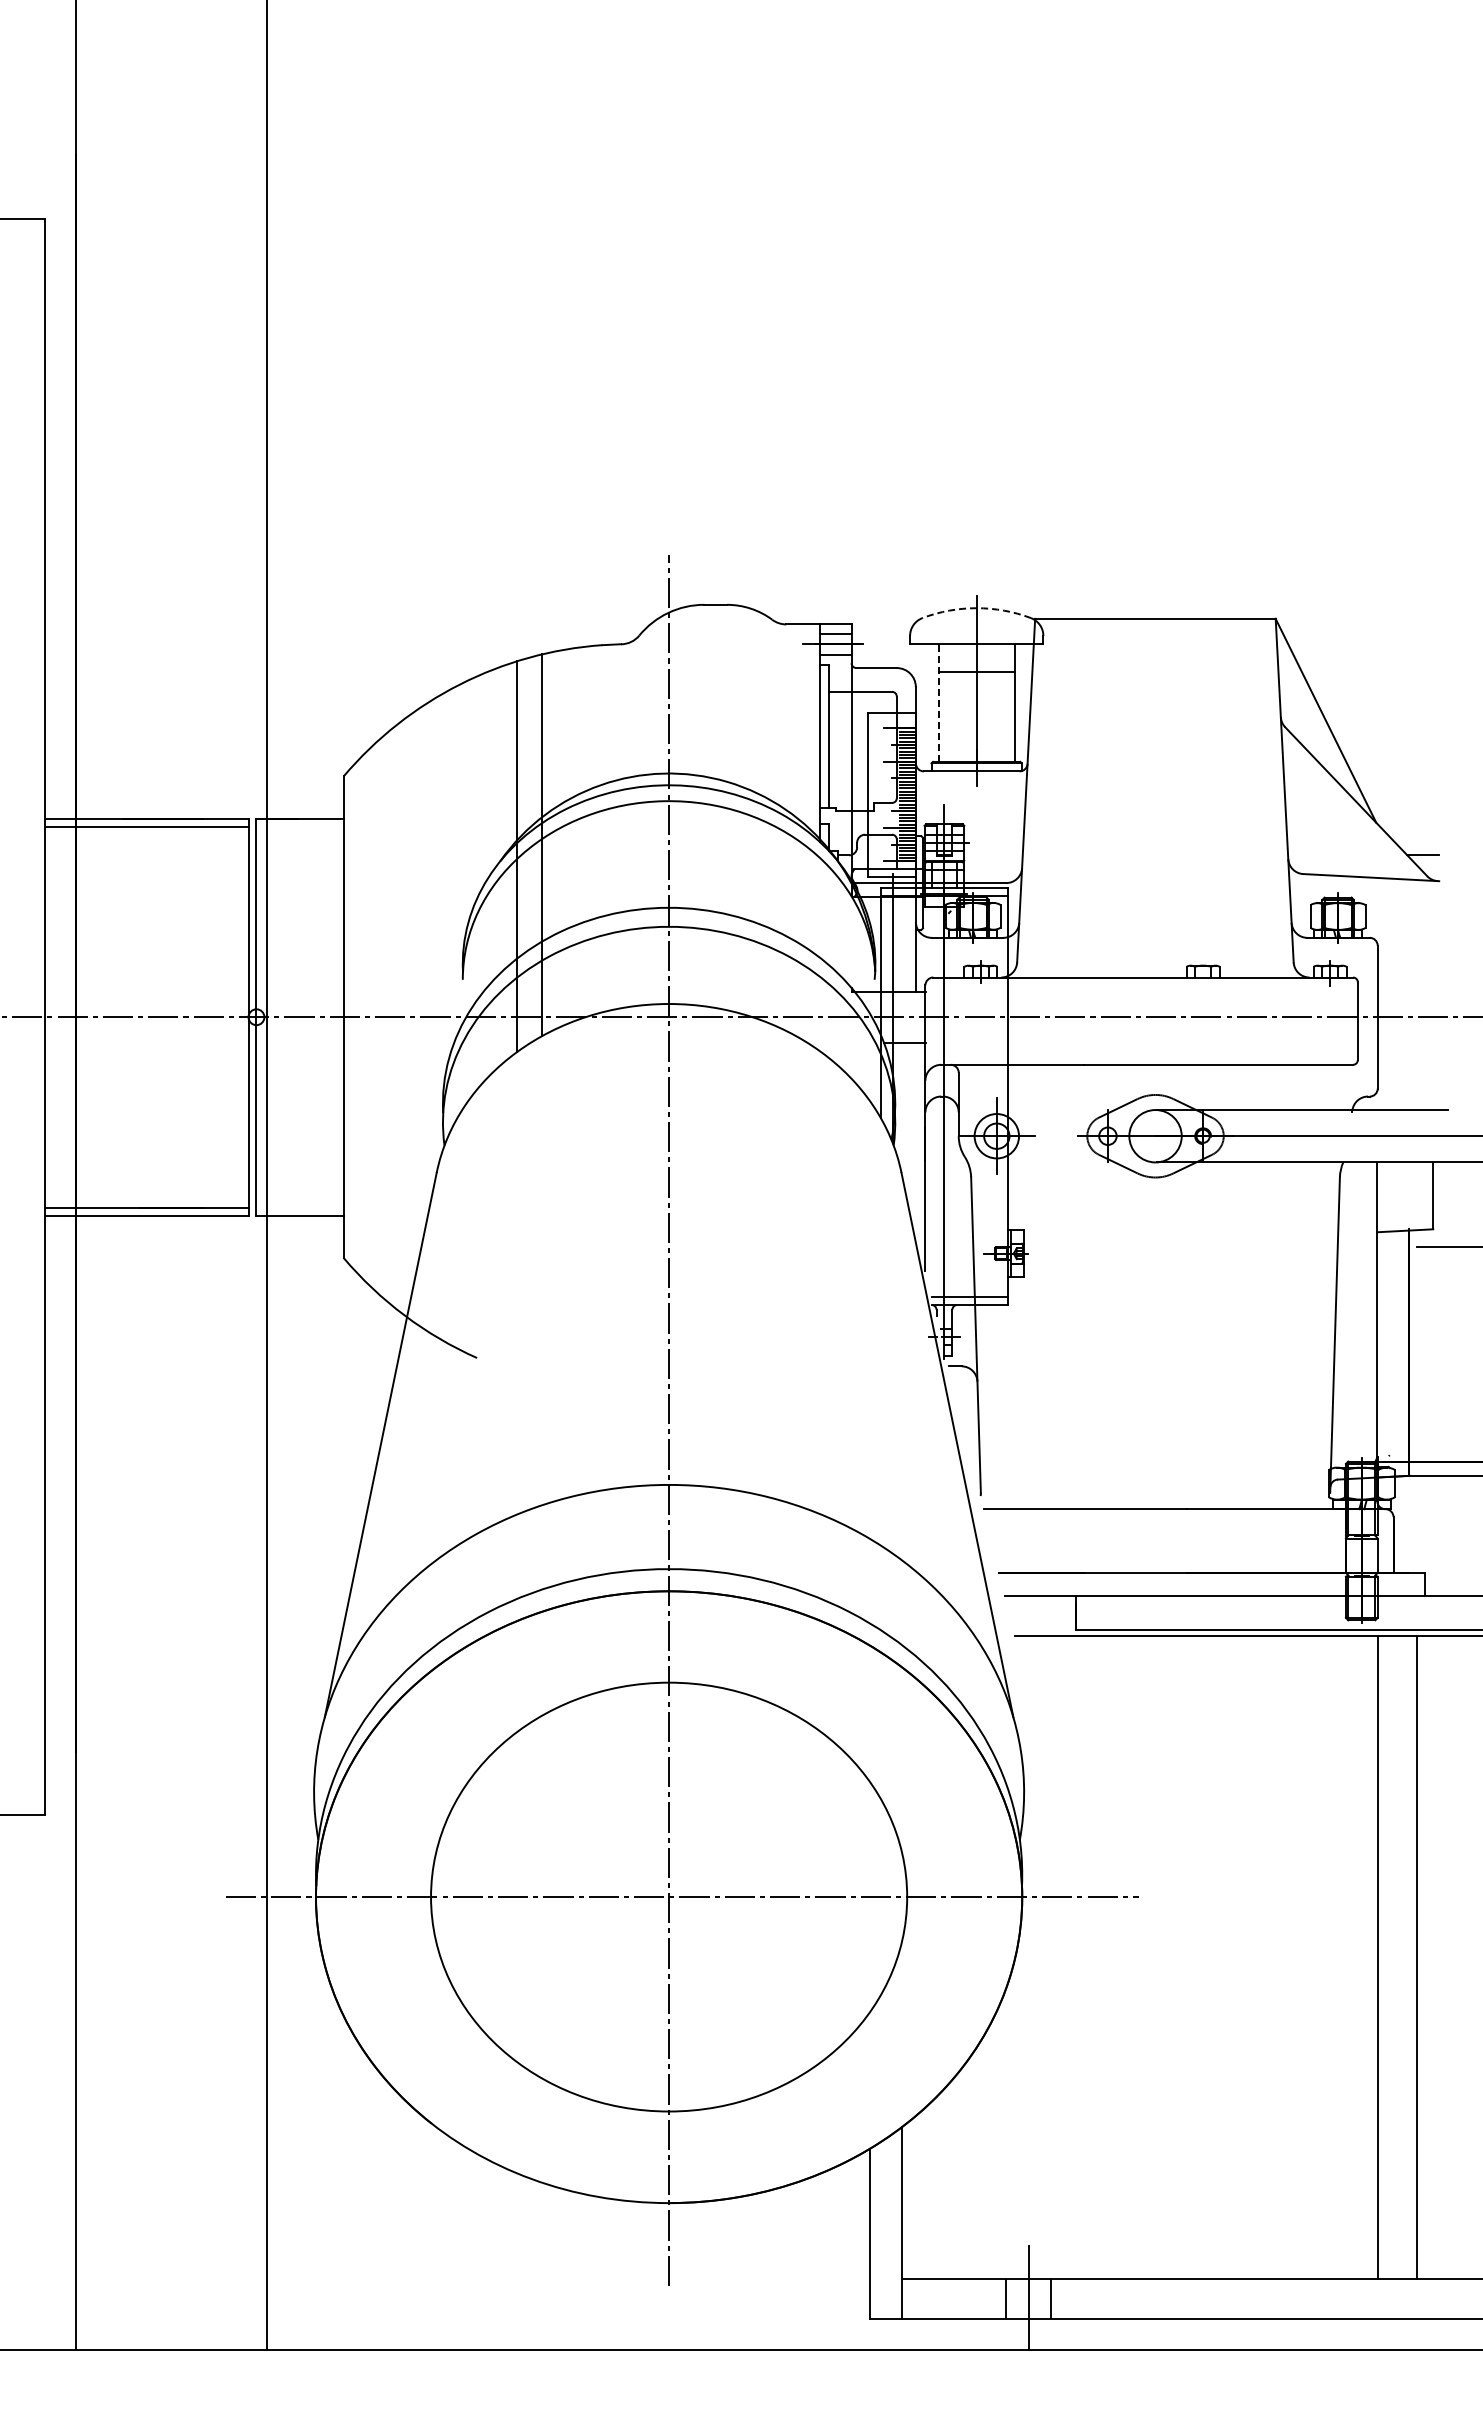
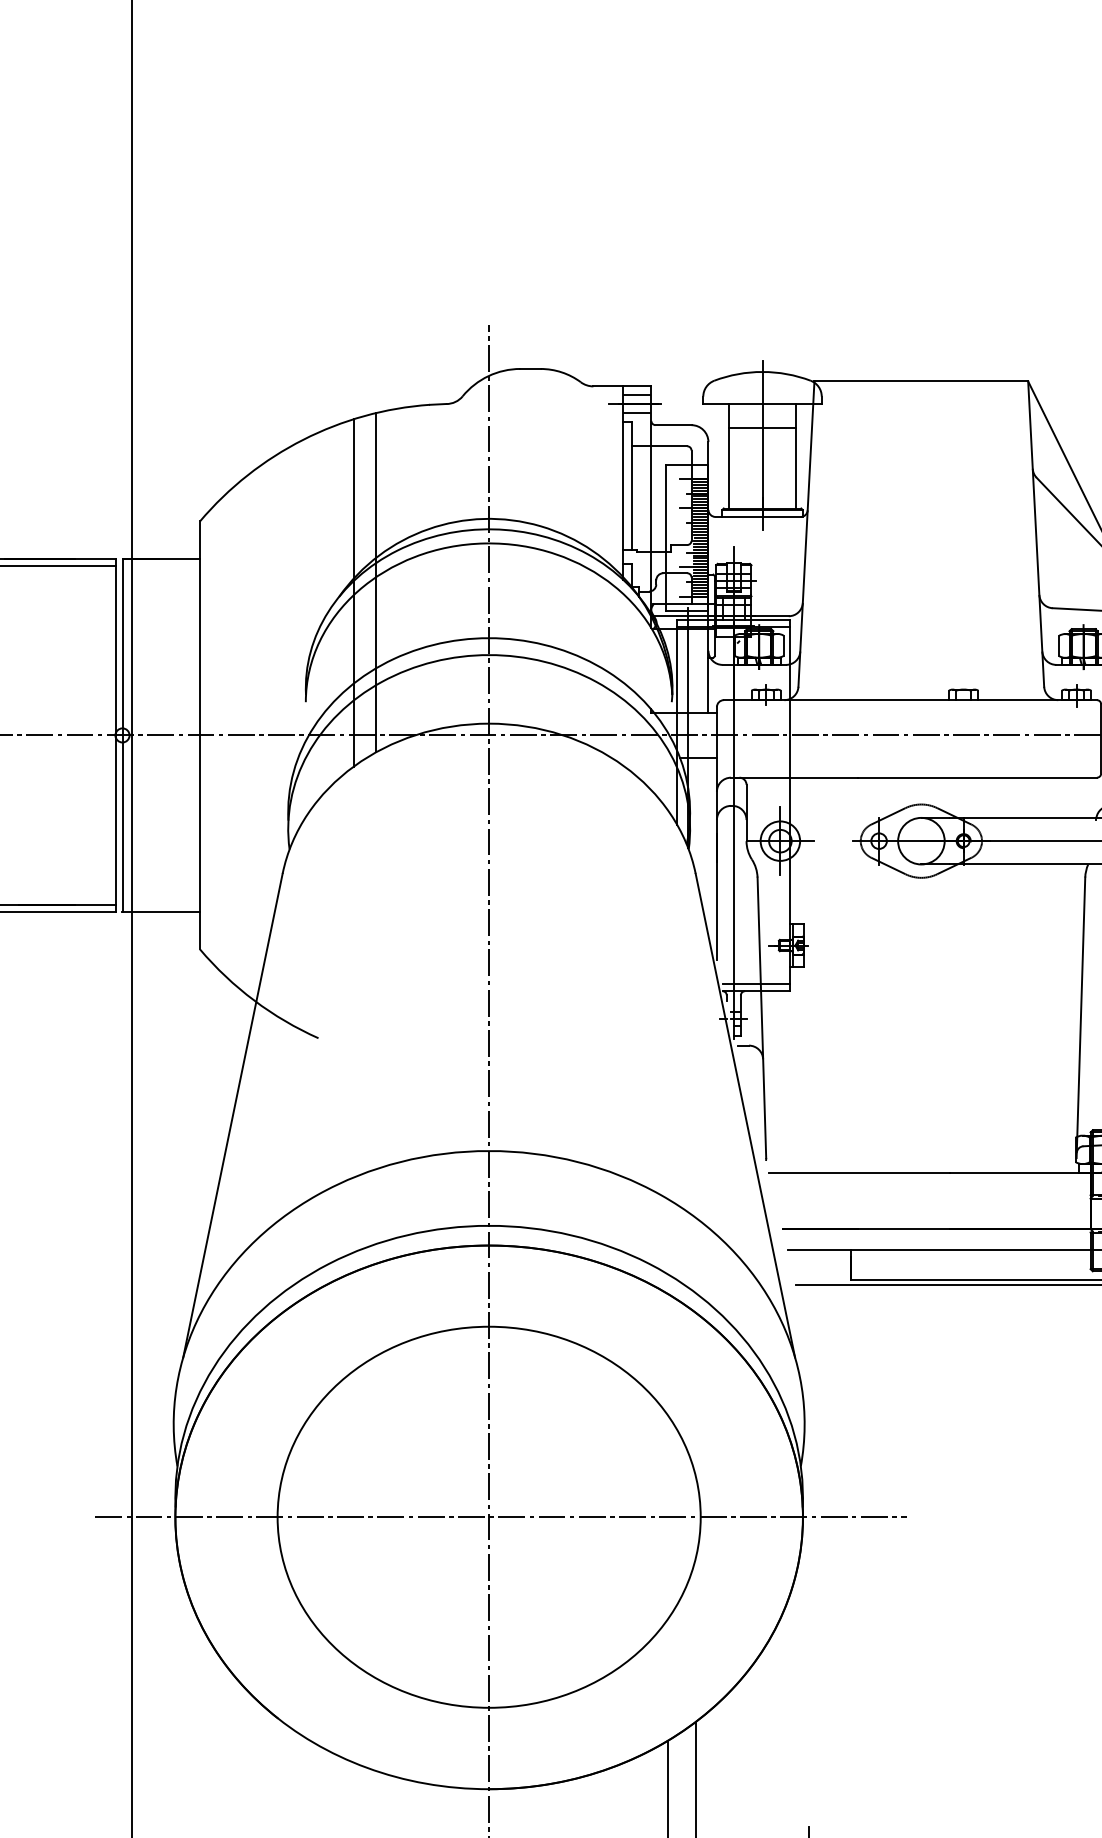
arc: (976, 608) -> (762, 372), dashed -> solid
line: (938, 703) -> (728, 456), dashed -> solid

